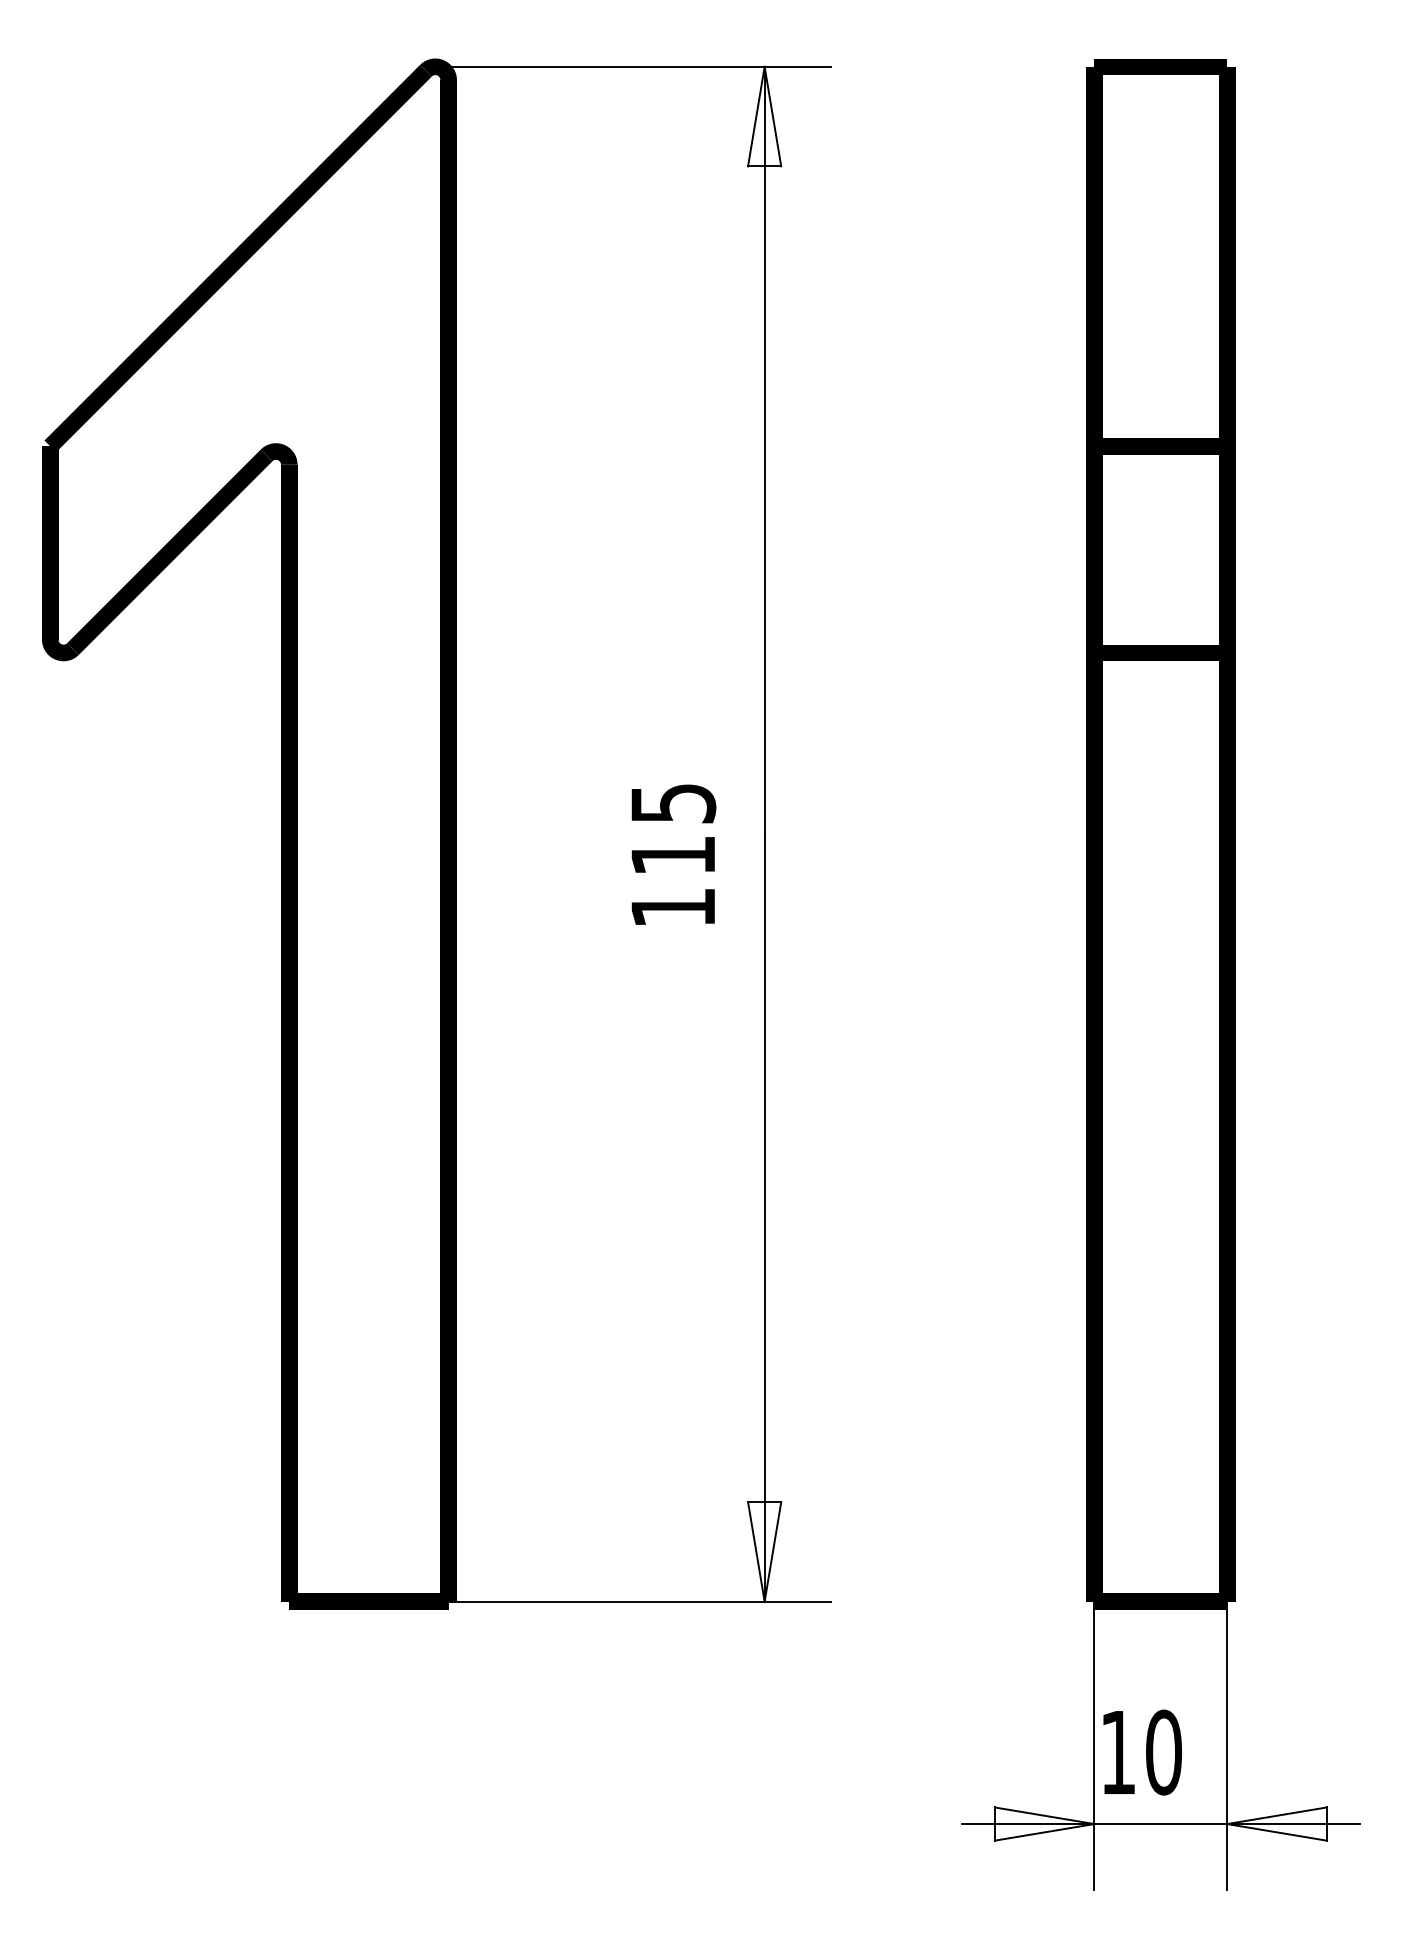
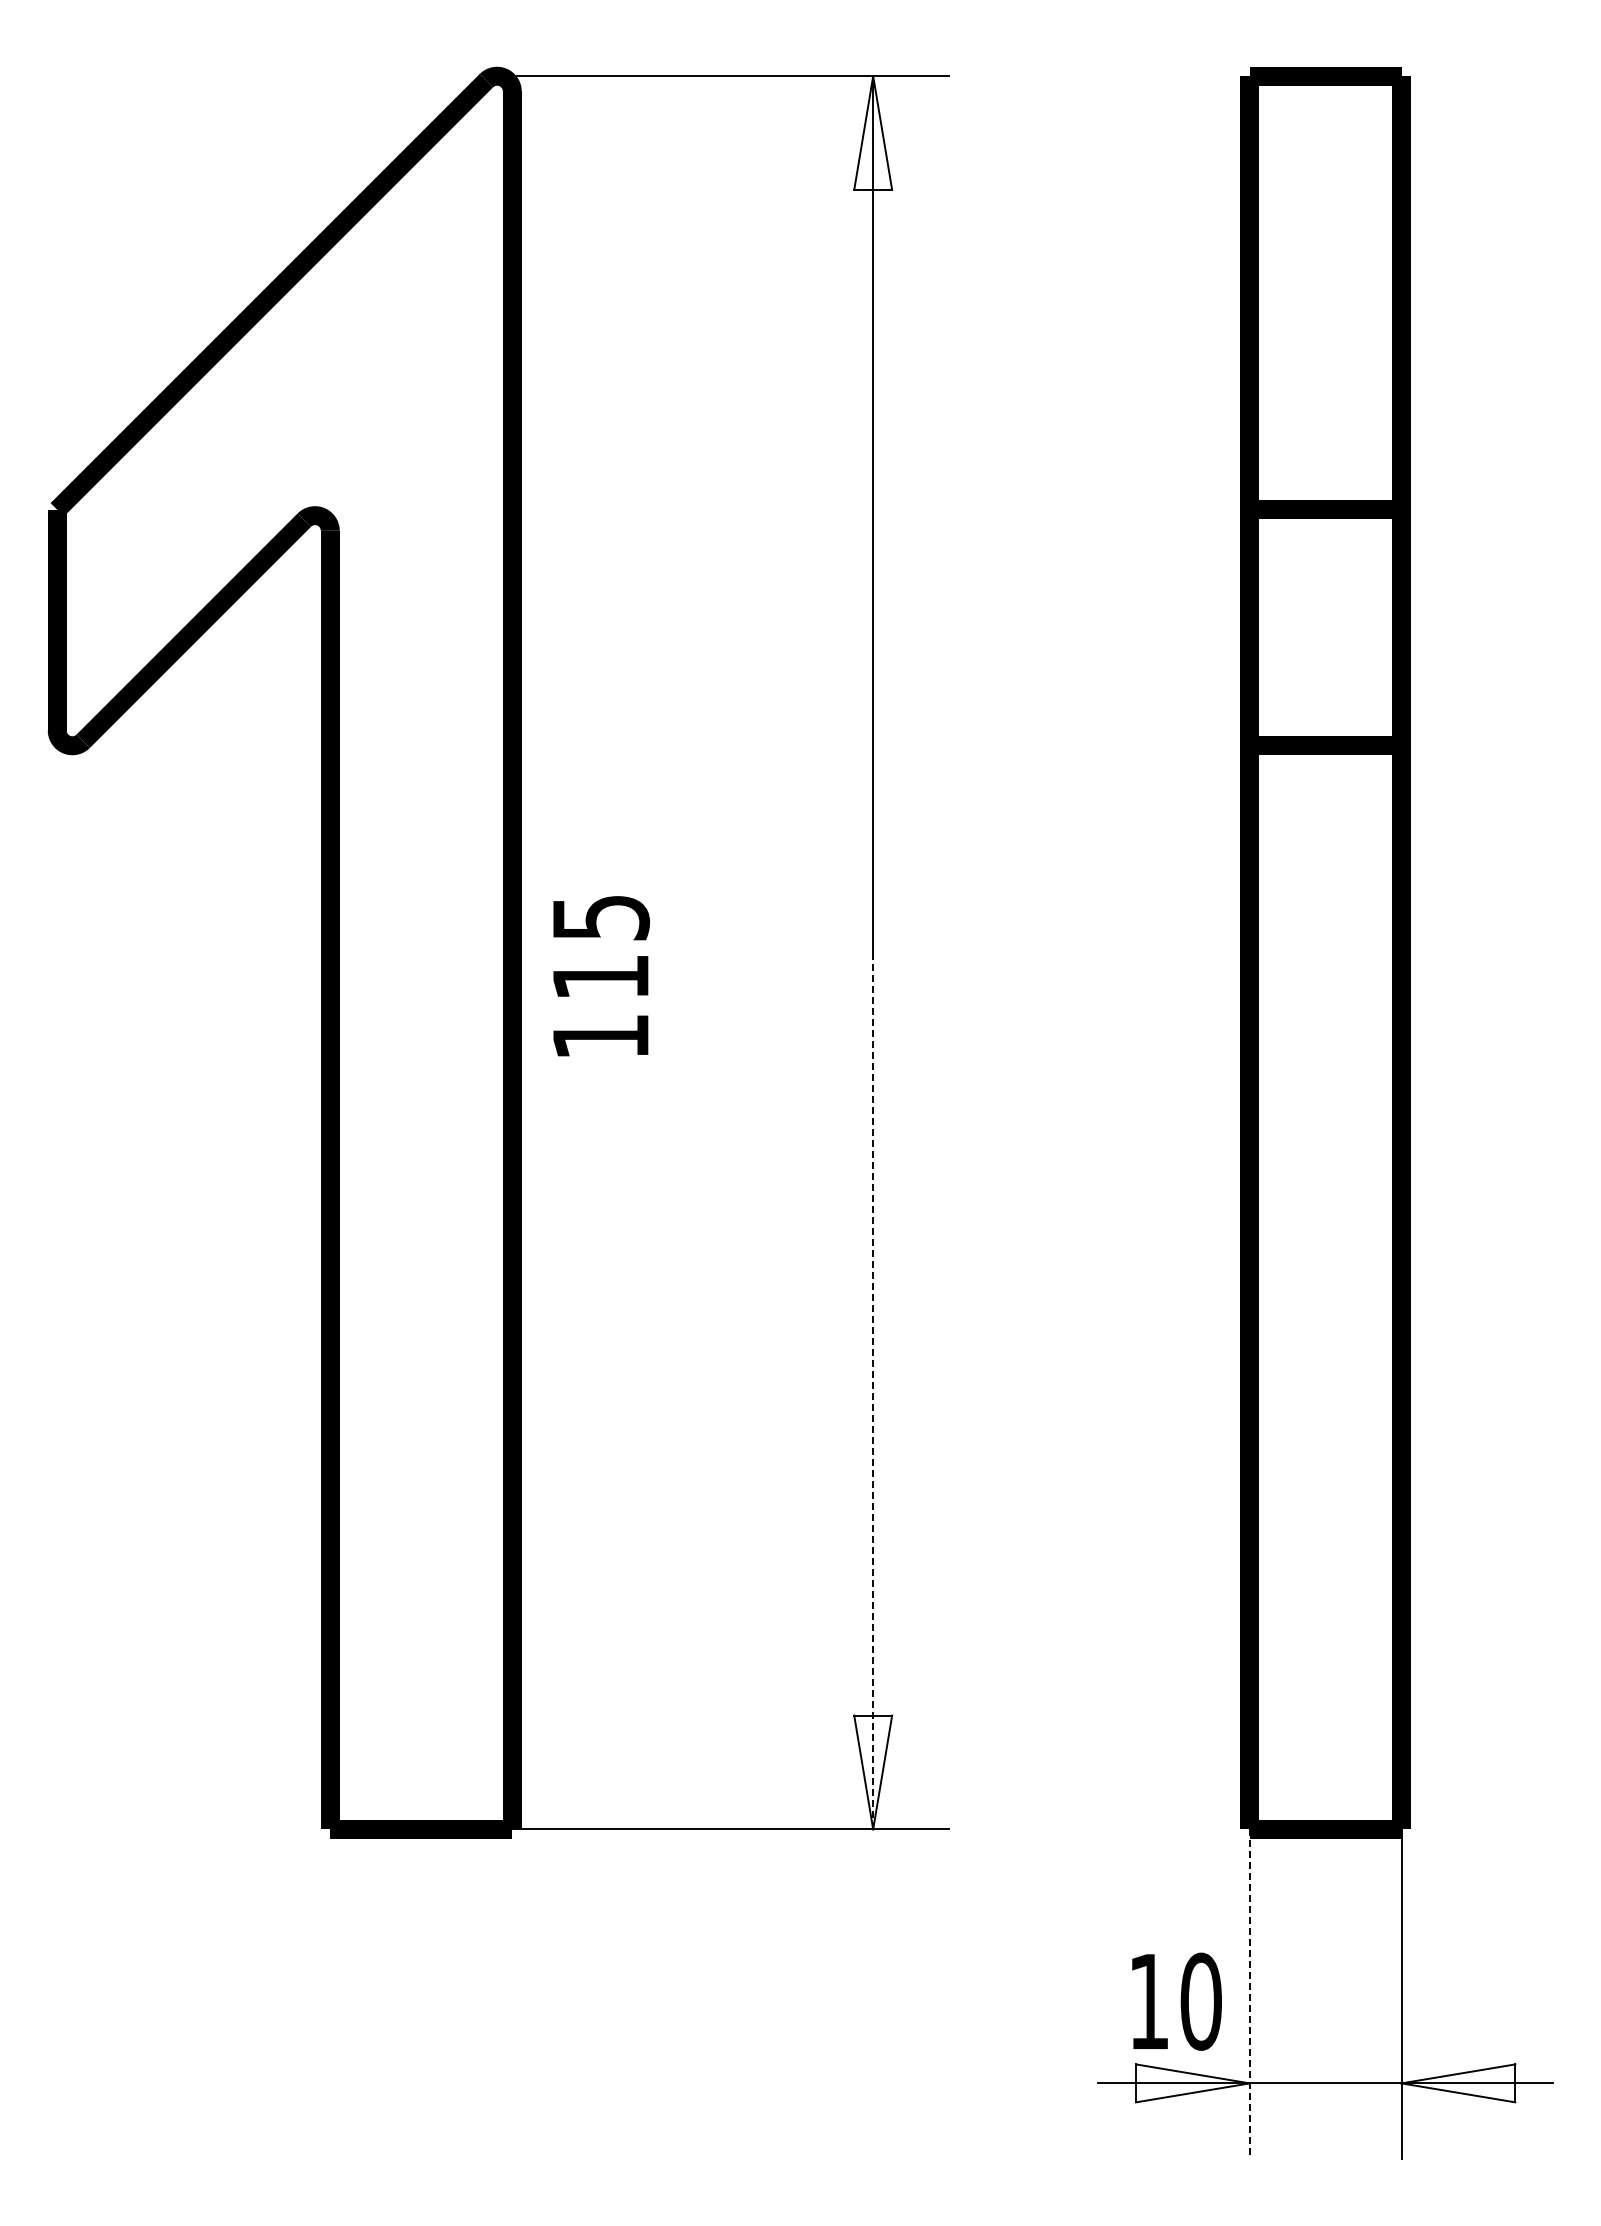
text: (673, 854) -> (601, 976), moved
line: (764, 1217) -> (873, 1390), solid -> dashed
line: (1094, 1746) -> (1249, 1994), solid -> dashed
text: (1142, 1752) -> (1176, 2001), moved

